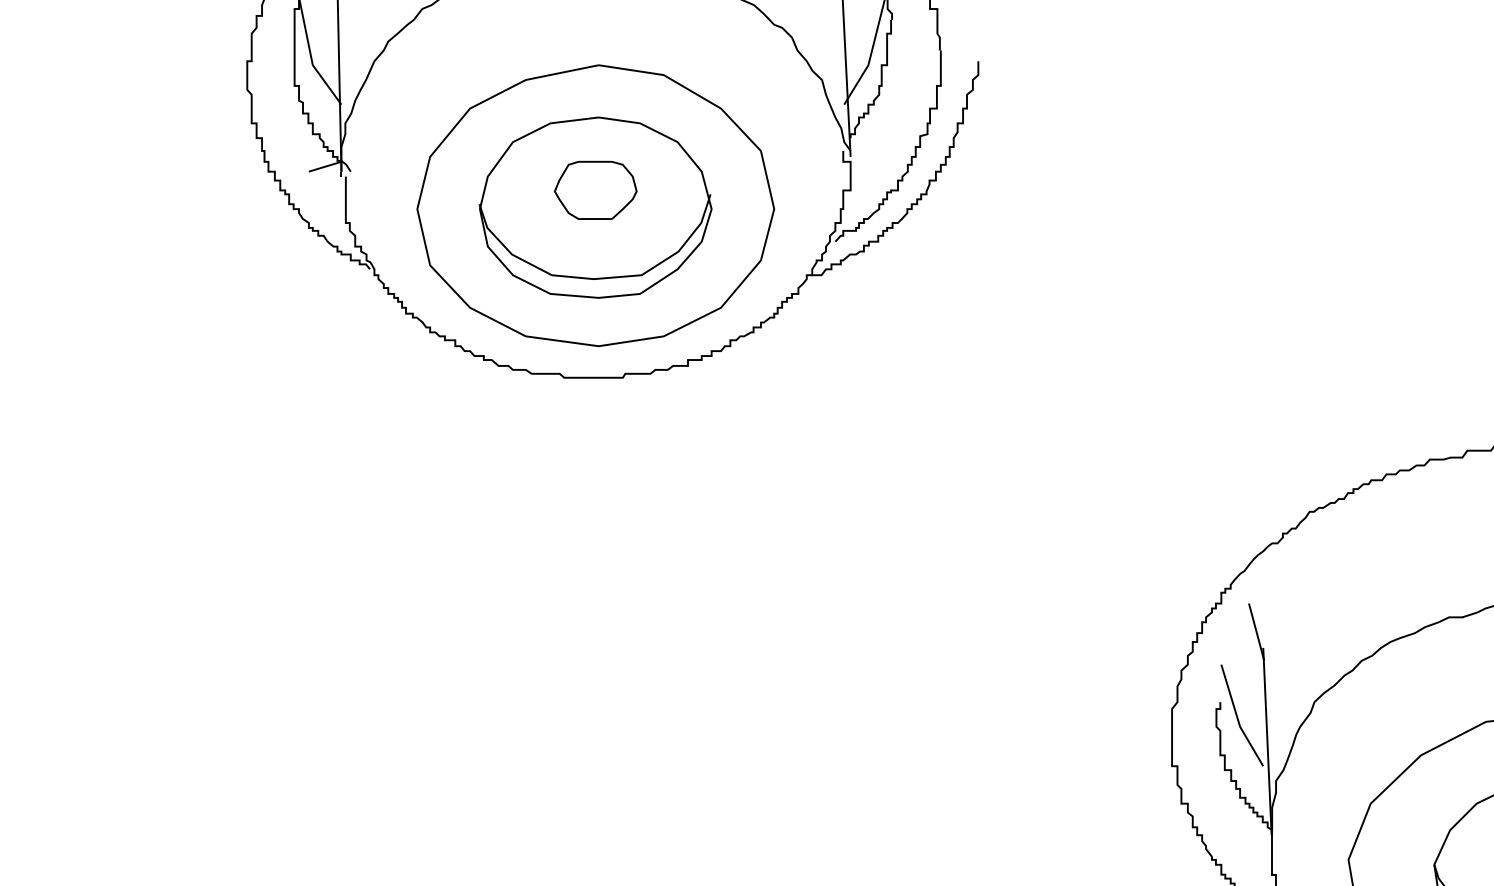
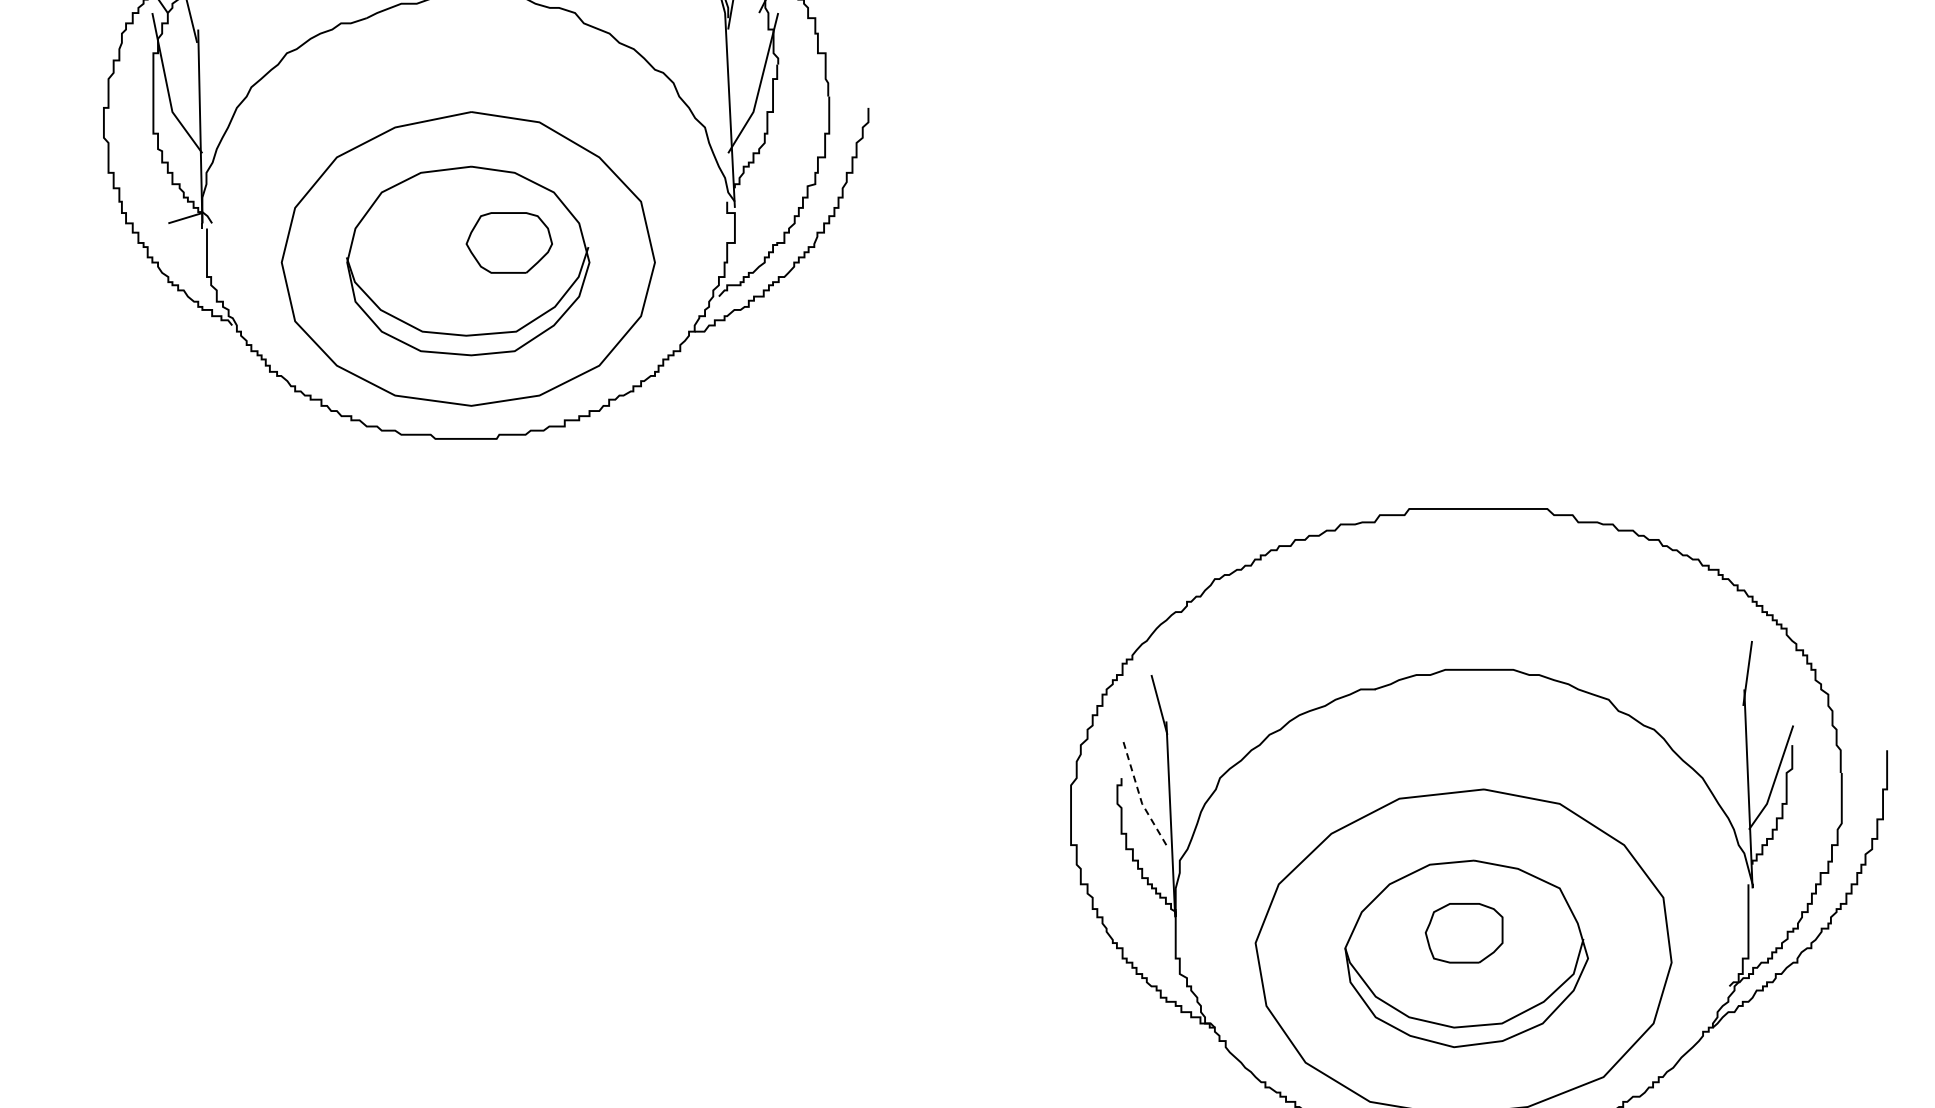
part: (594, 189) -> (508, 242), moved
line: (1237, 717) -> (1139, 794), solid -> dashed

